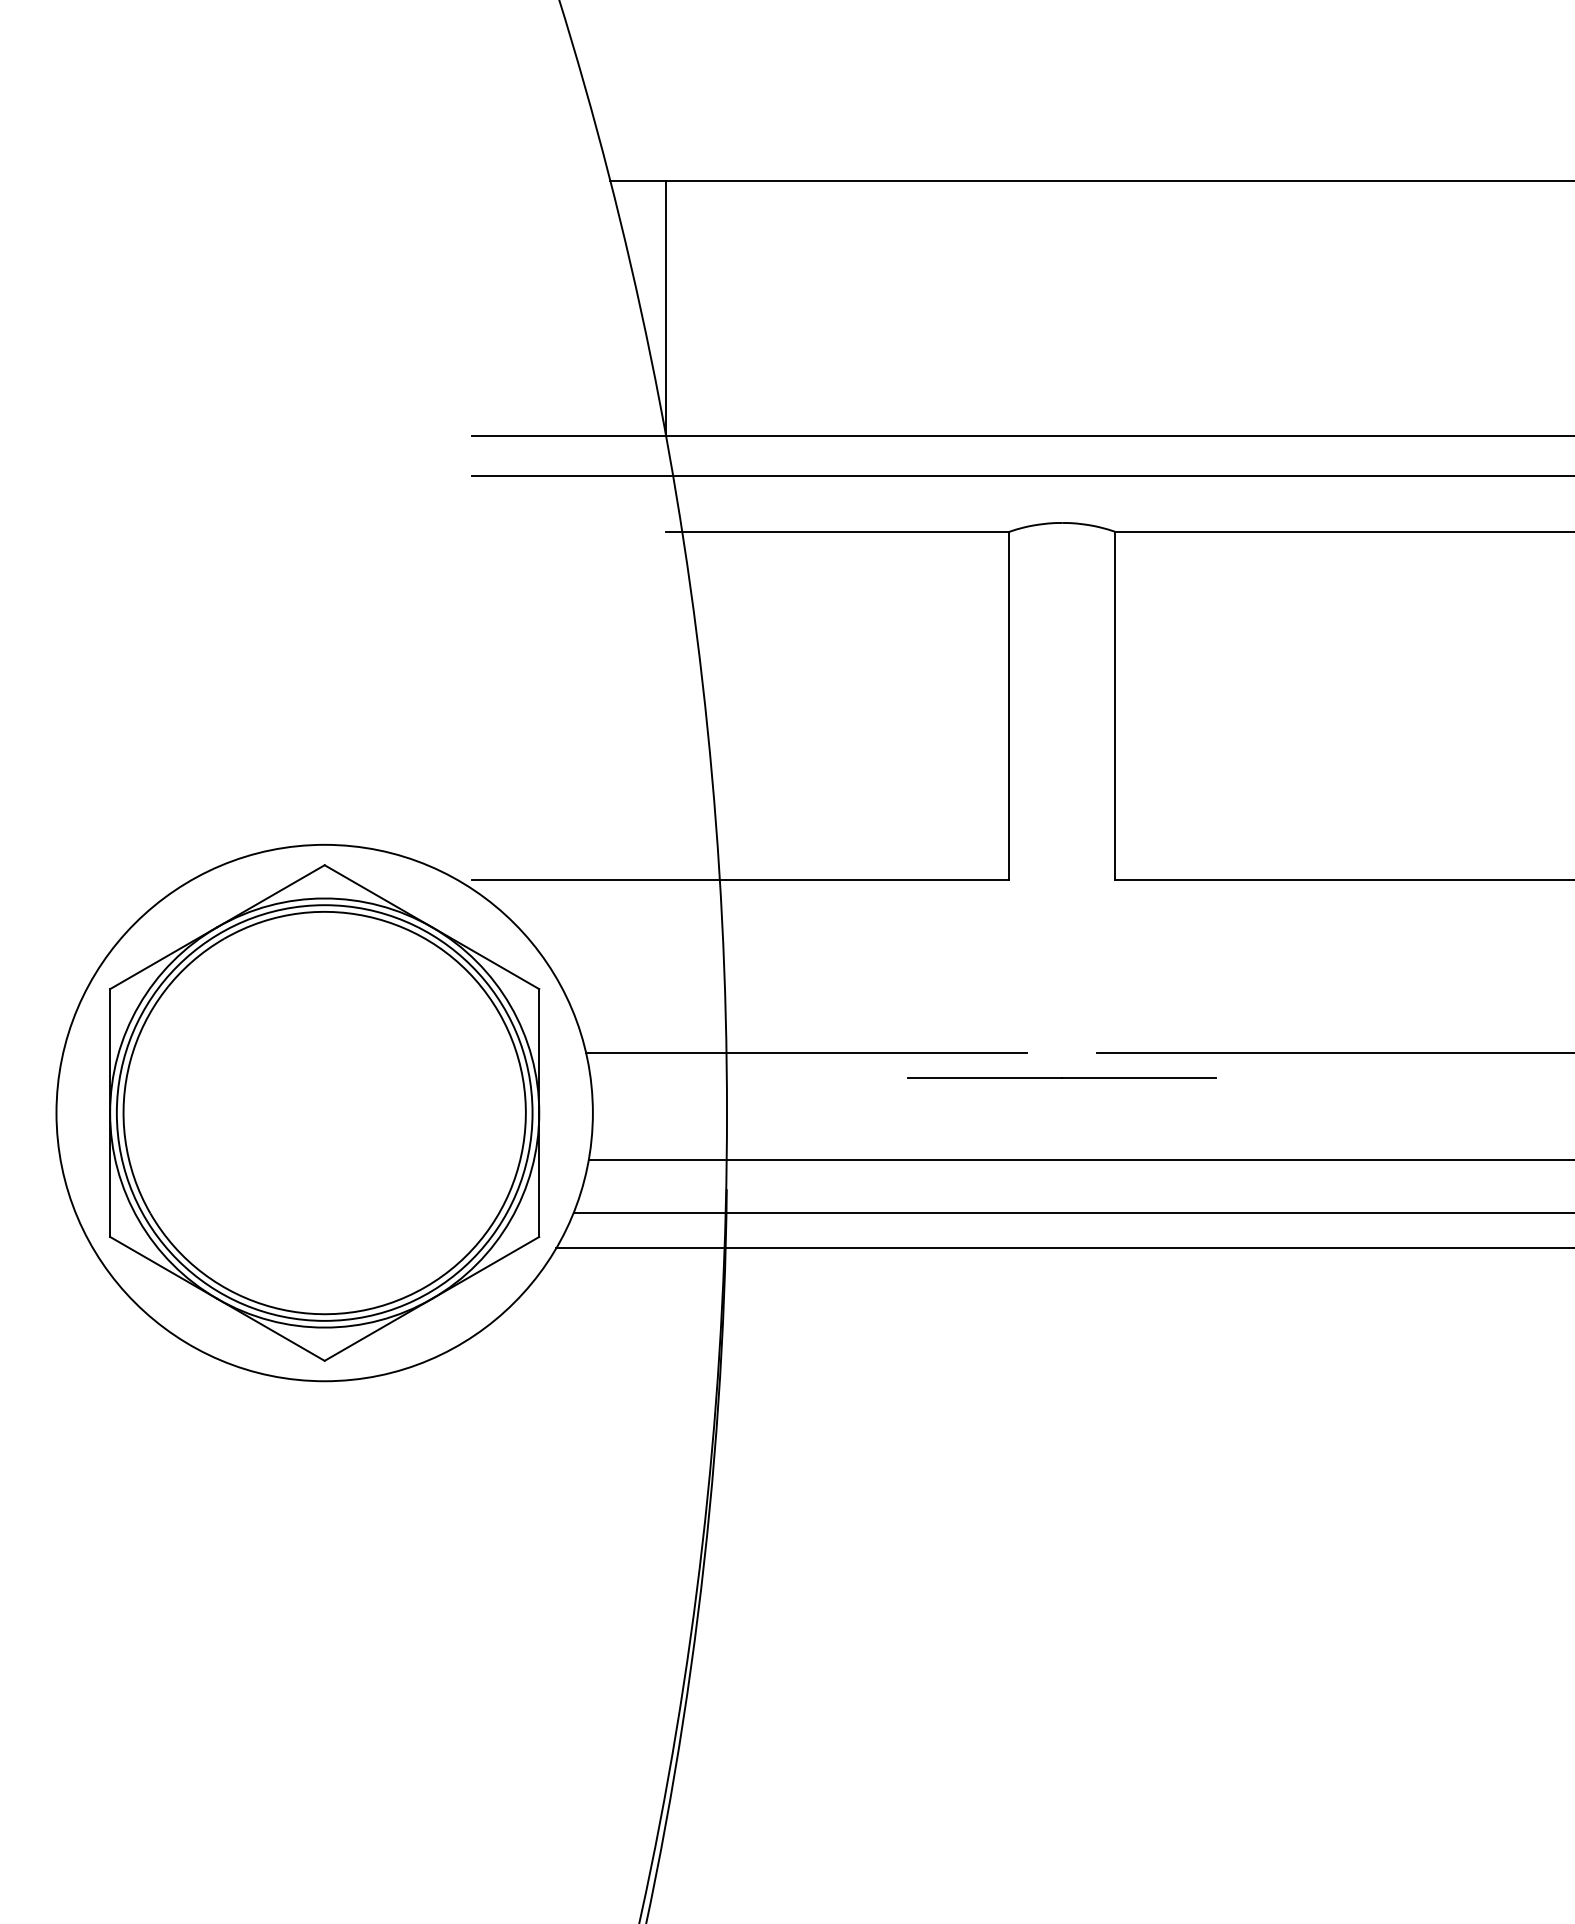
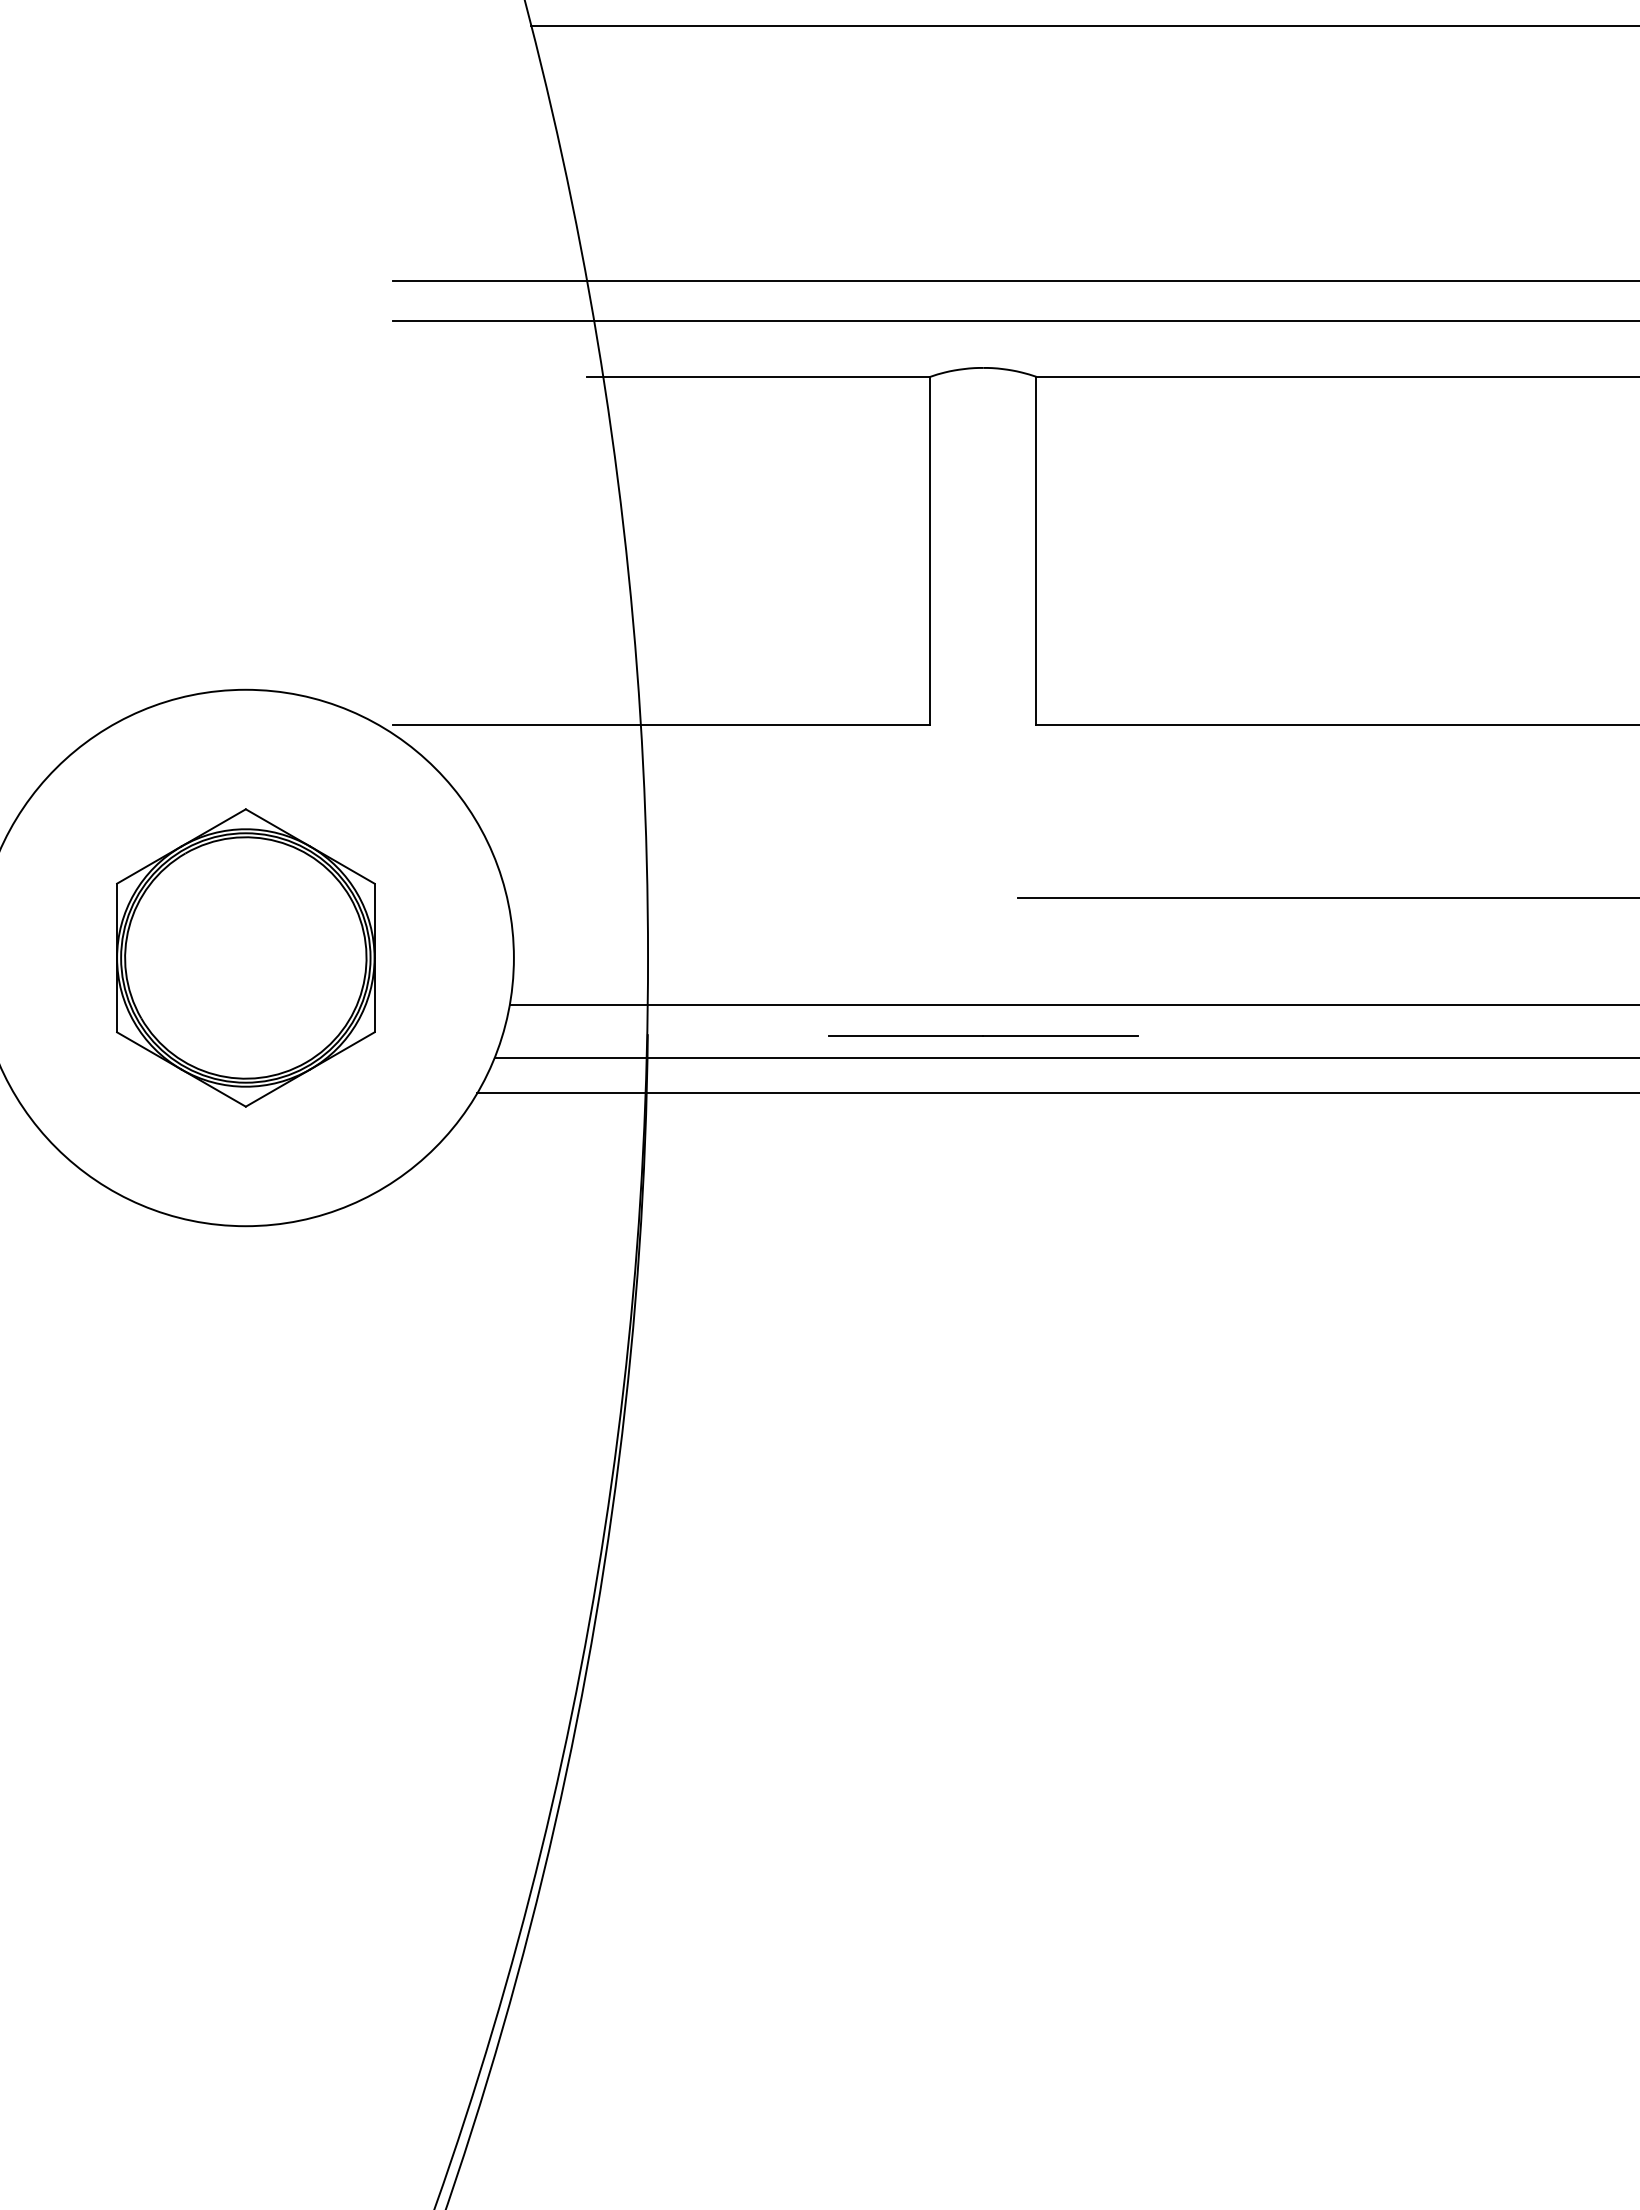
line: (665, 308) -> (586, 153), removed
line: (806, 1052) -> (727, 897), removed
line: (1062, 1077) -> (983, 1035), moved
part: (324, 1112) -> (245, 957), size x0.6

